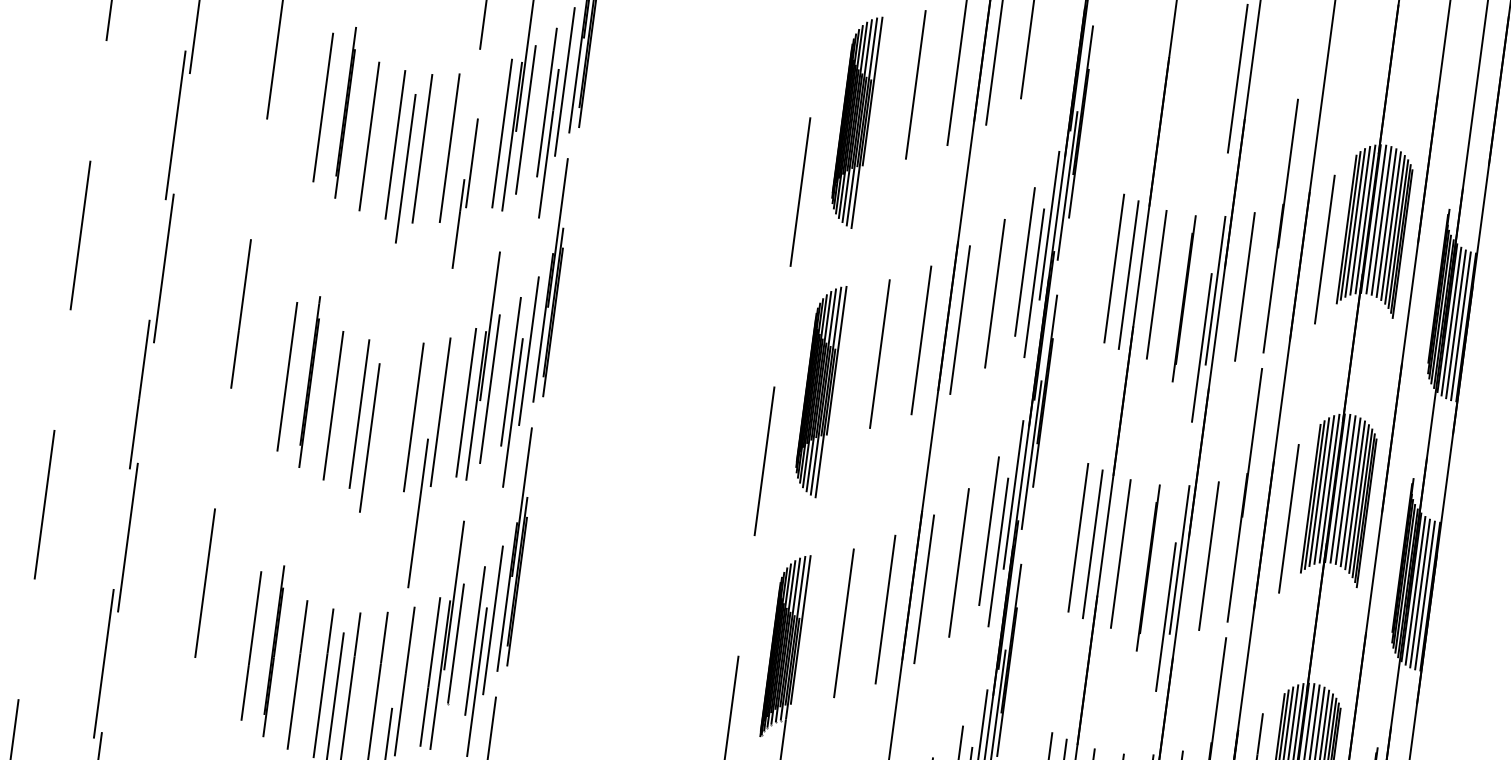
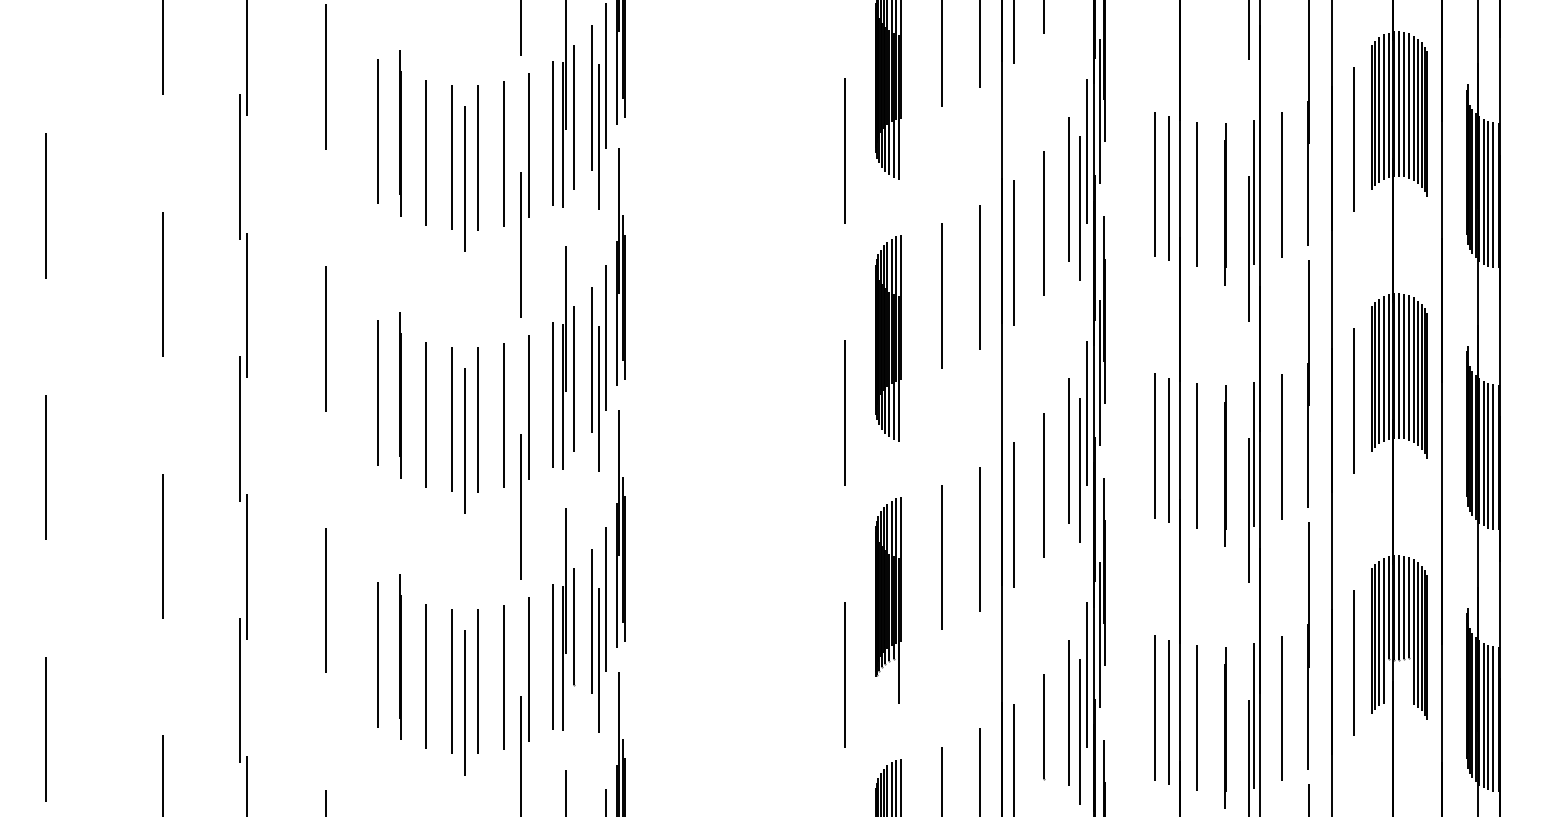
part: (464, 193) -> (524, 195), size x1.67
line: (386, 417) -> (478, 419), added

